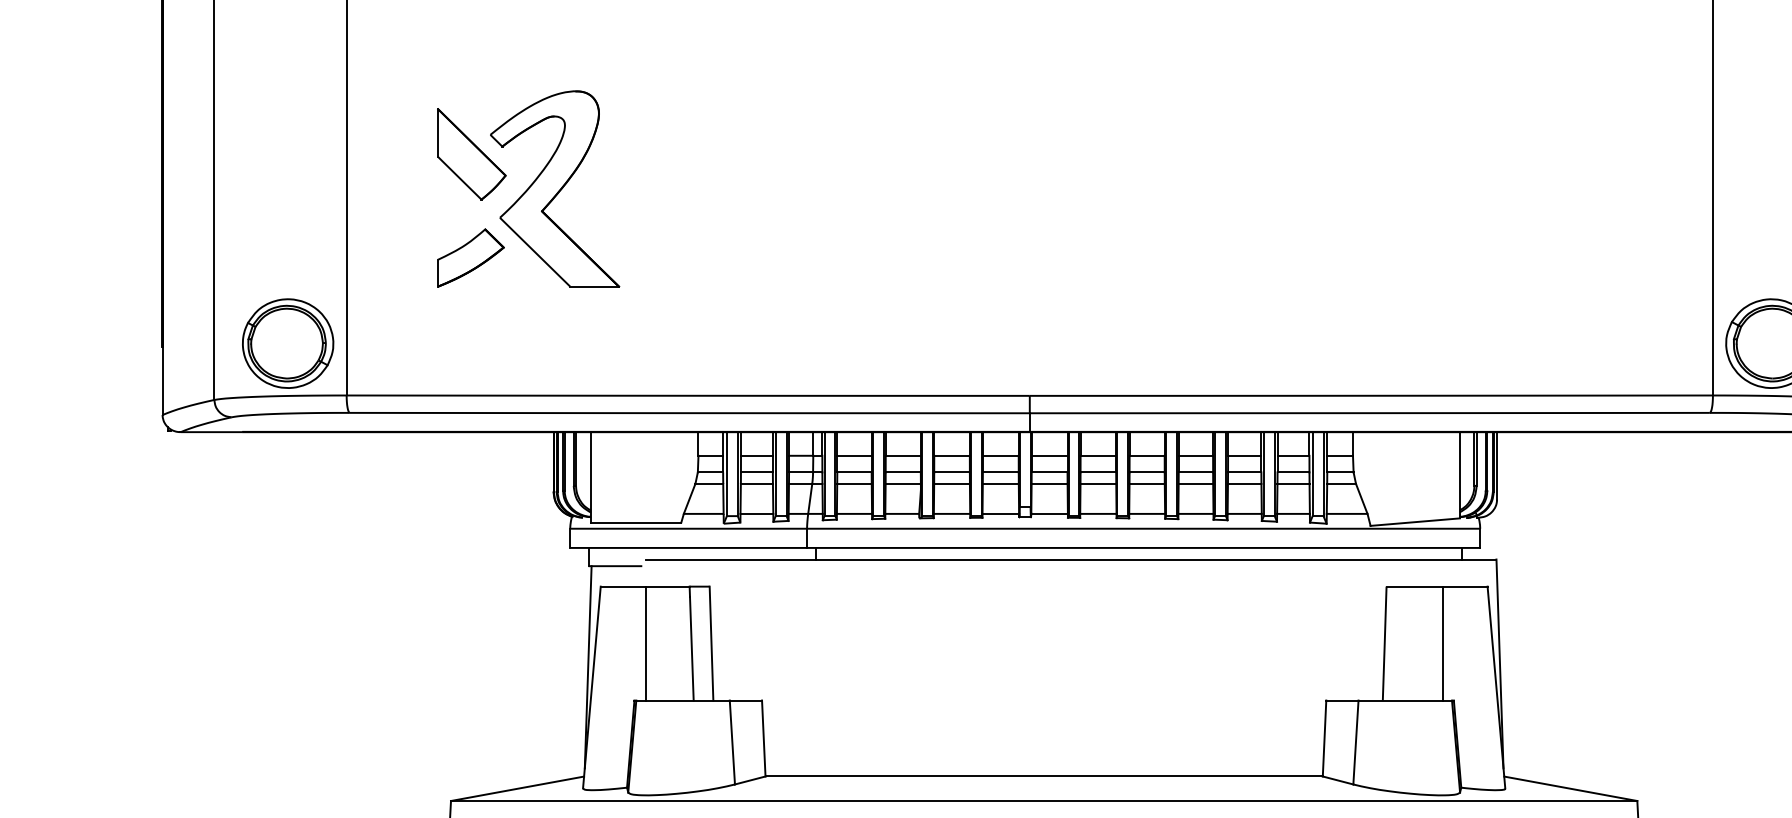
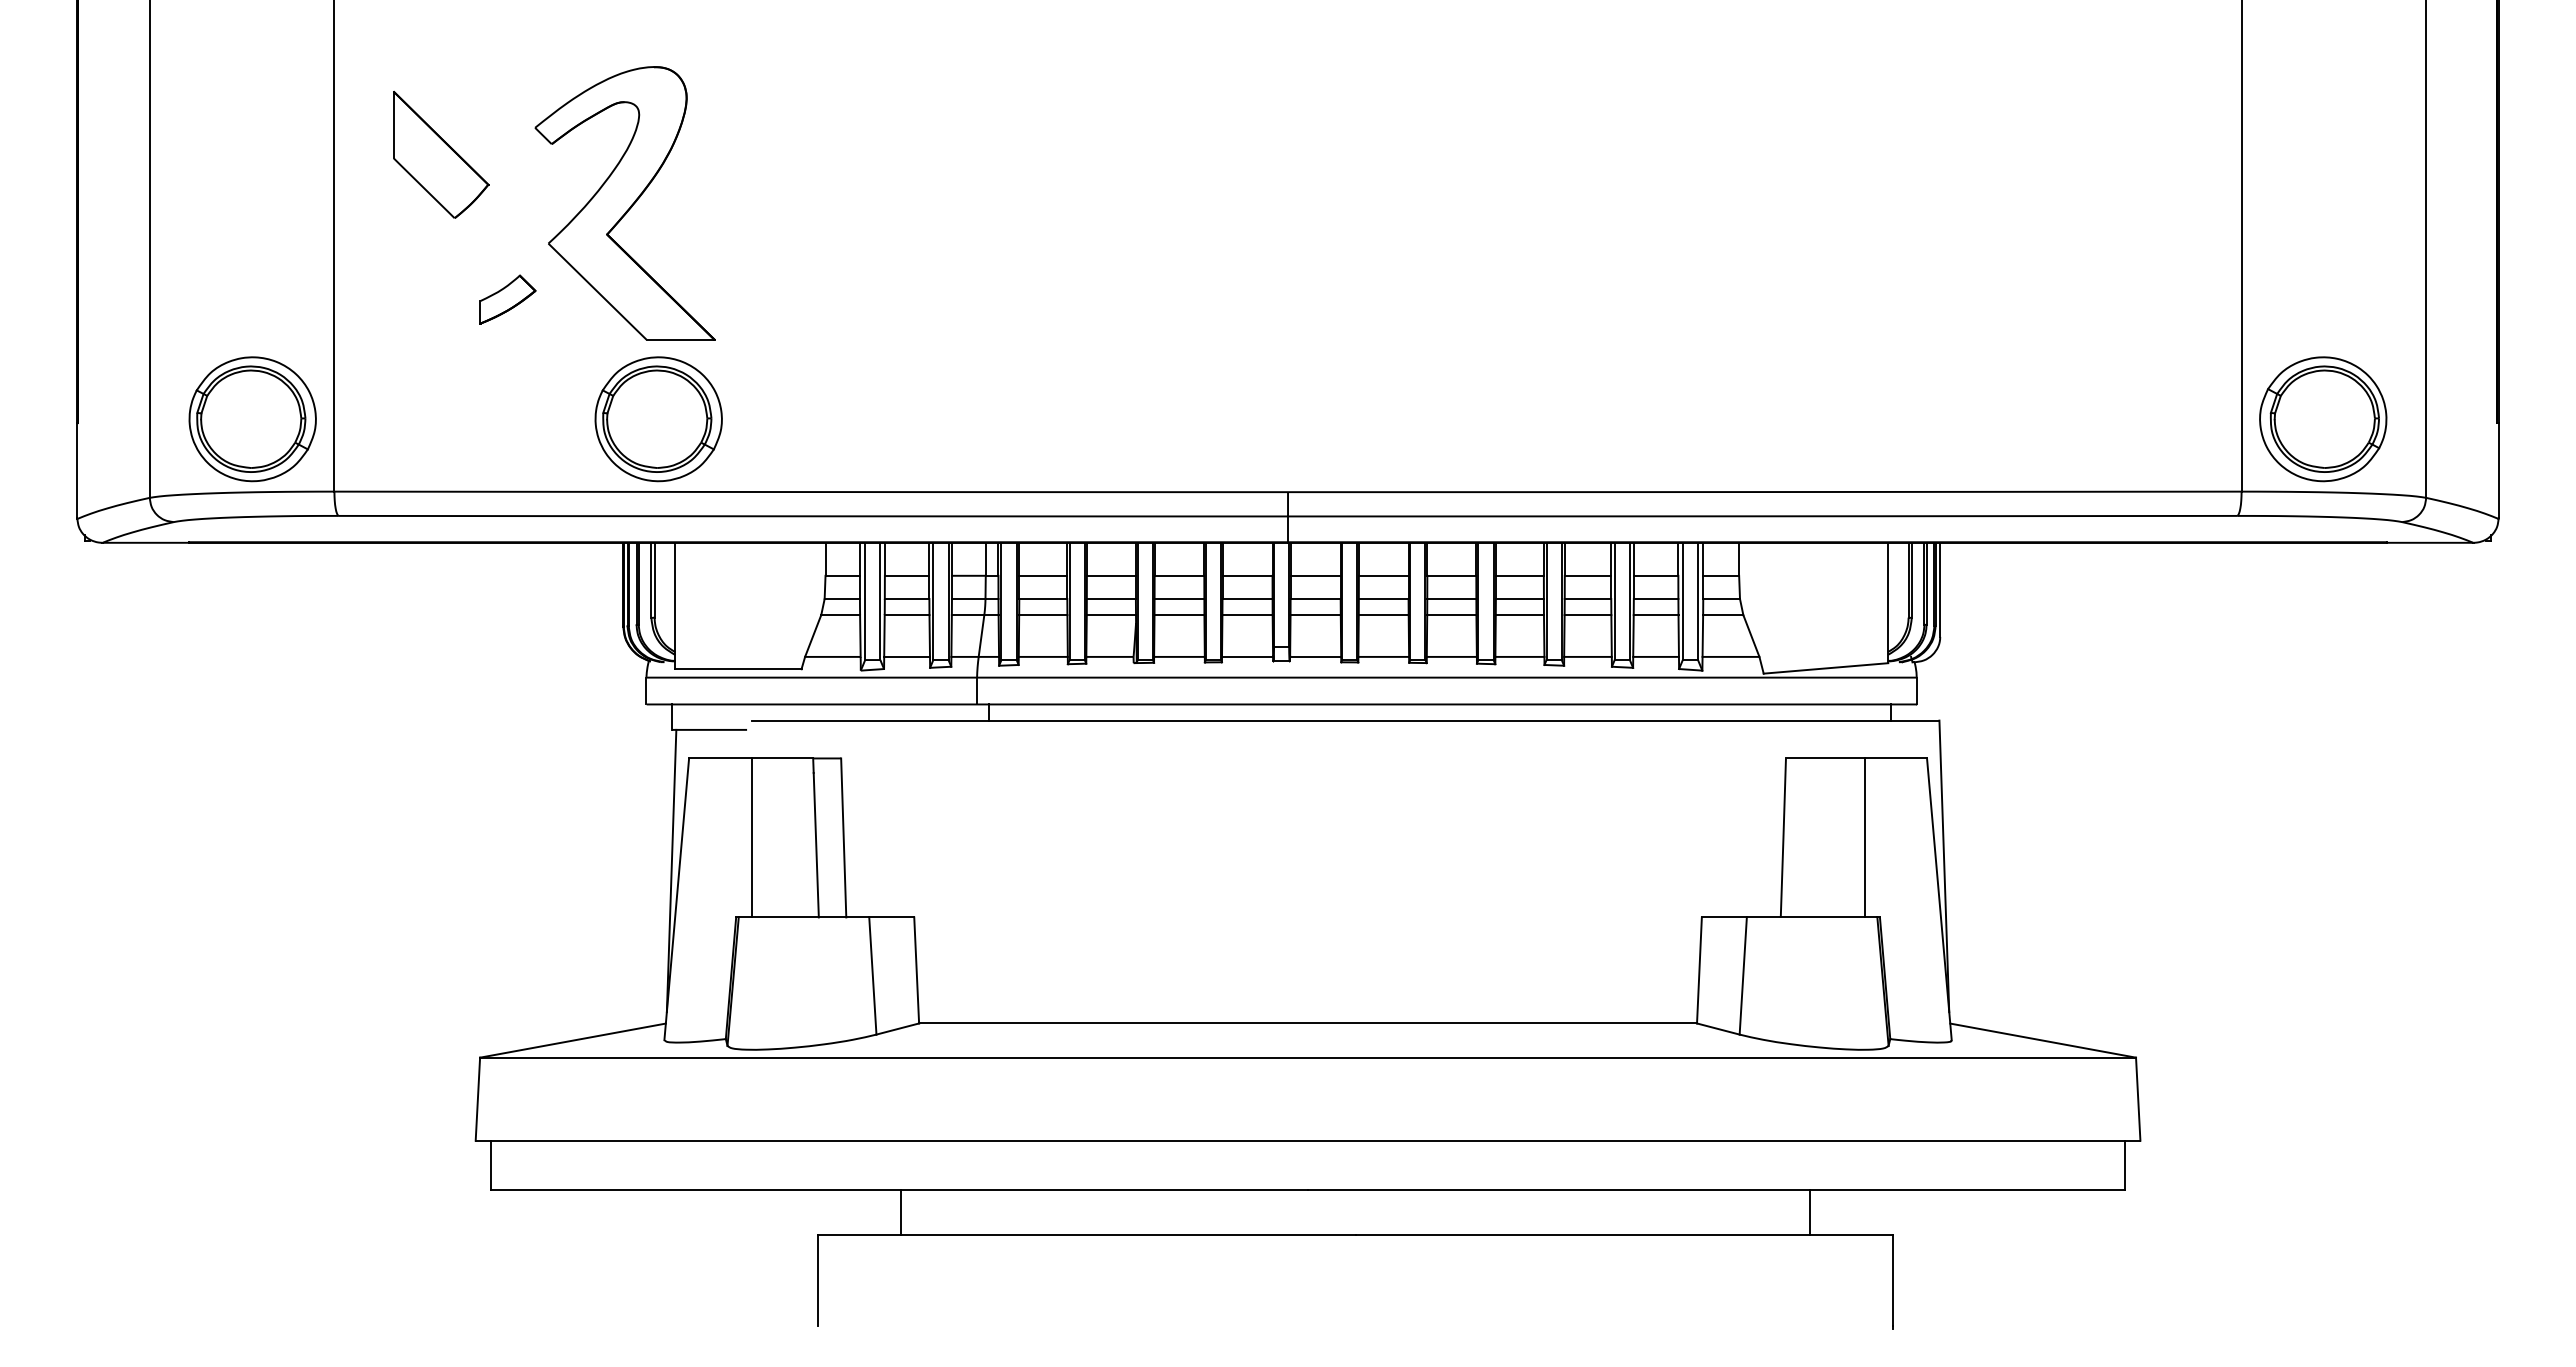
part: (472, 153) -> (441, 154), moved
part: (470, 257) -> (507, 299), size x0.6
part: (578, 343) -> (658, 419), added

